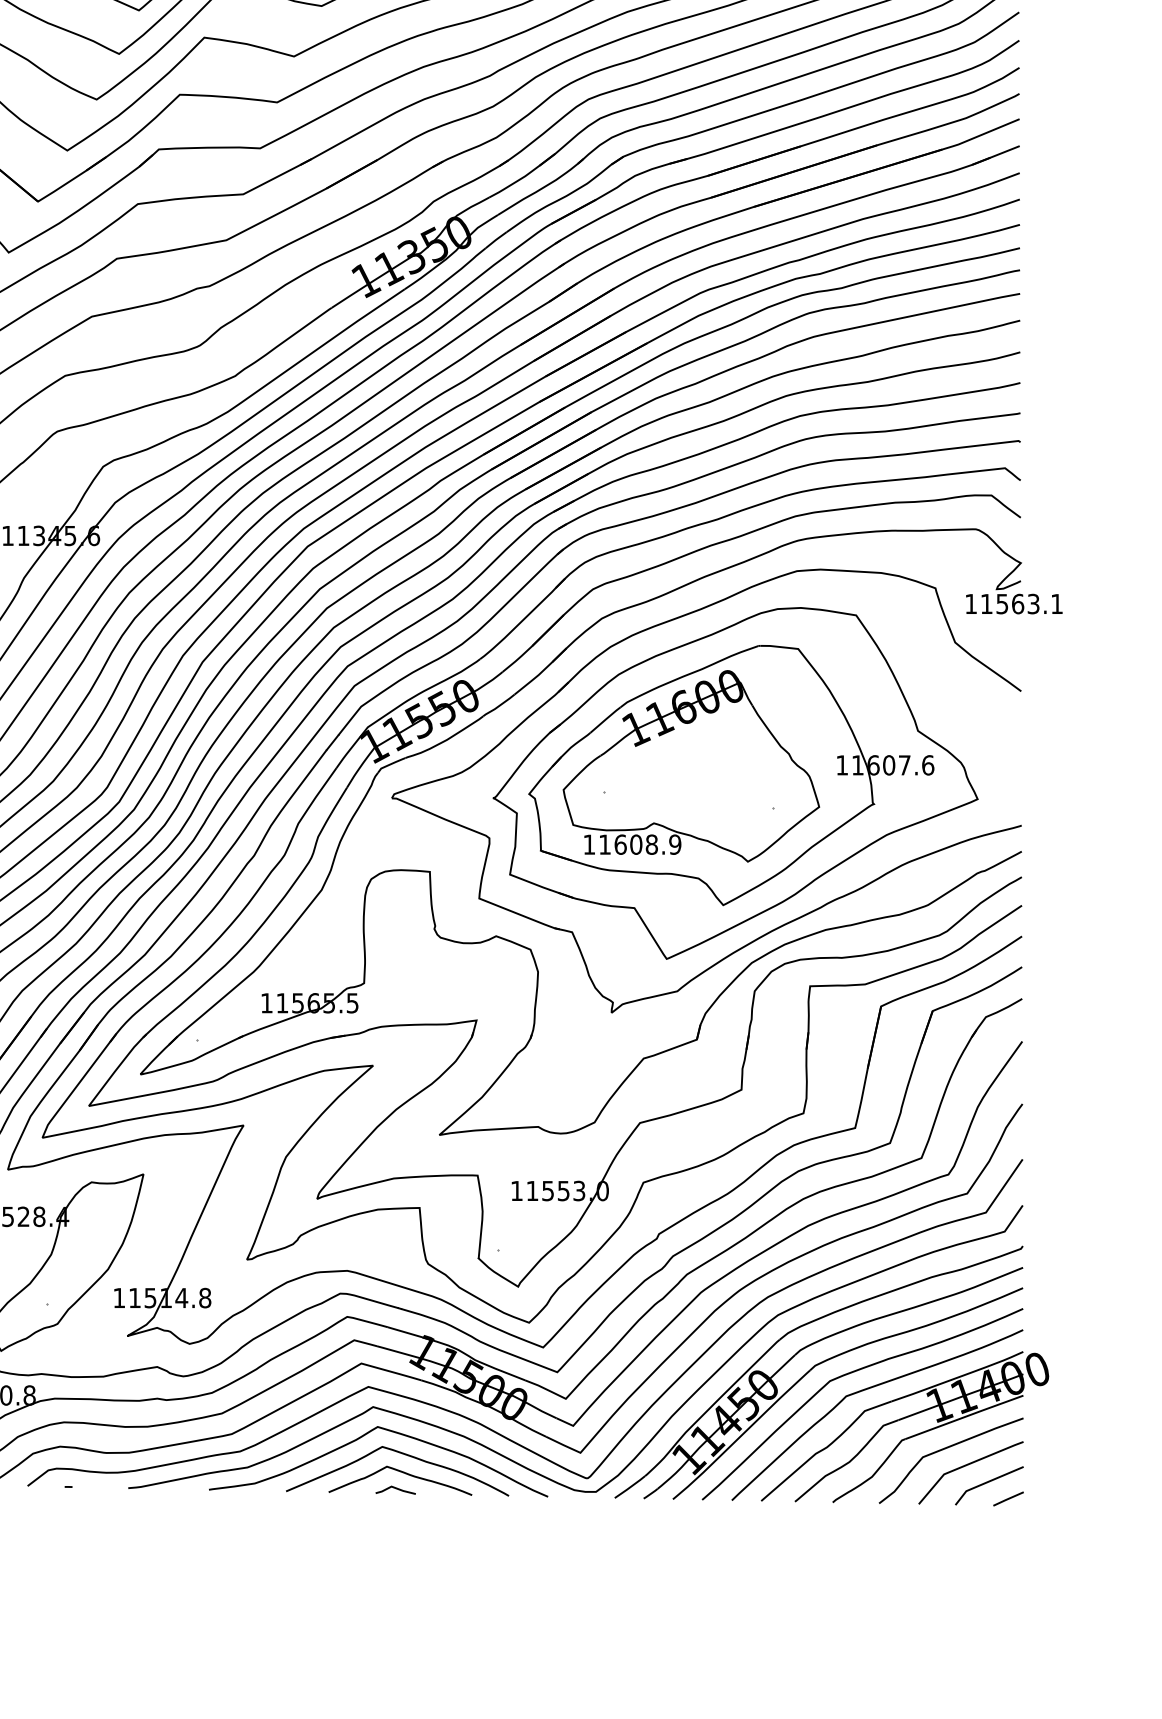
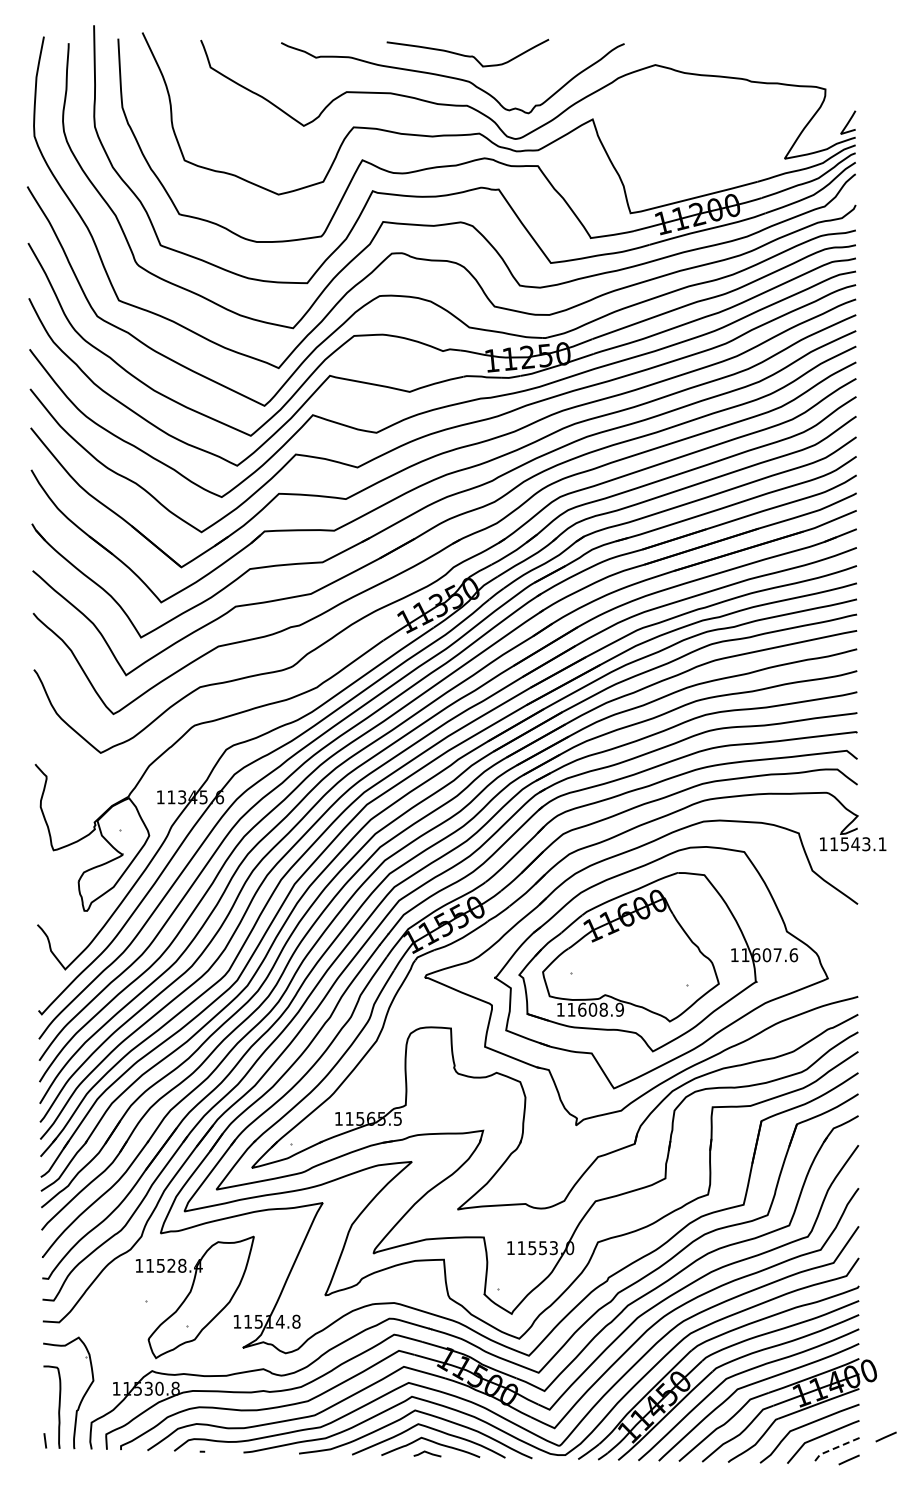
text: (1017, 604) -> (855, 844), 11563.1 -> 11543.1
line: (1061, 1464) -> (885, 1436), added
line: (984, 1483) -> (832, 1449), solid -> dashed

